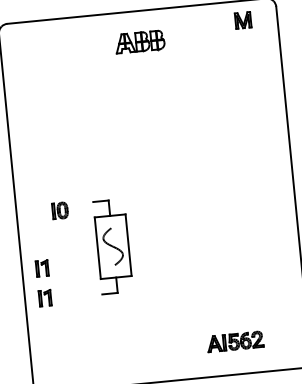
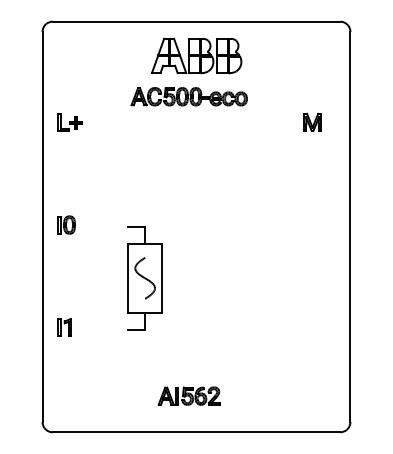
part: (243, 19) -> (312, 121), moved
part: (139, 41) -> (196, 55), size x1.67
part: (136, 79) -> (188, 96), added
part: (31, 113) -> (69, 122), added
part: (59, 210) -> (66, 224), moved
part: (41, 268) -> (64, 294), removed
part: (234, 341) -> (188, 395), moved

